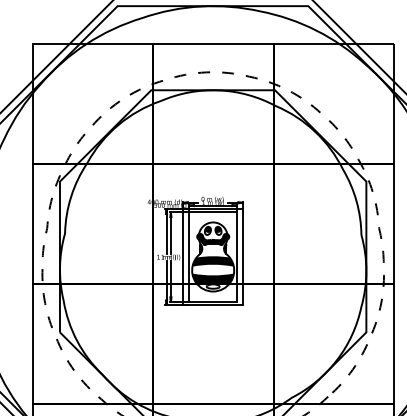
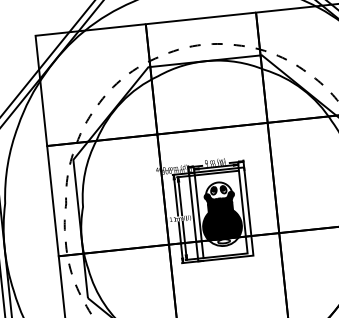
fill: (212, 248) -> (219, 206), added
fill: (213, 269) -> (222, 225), added

